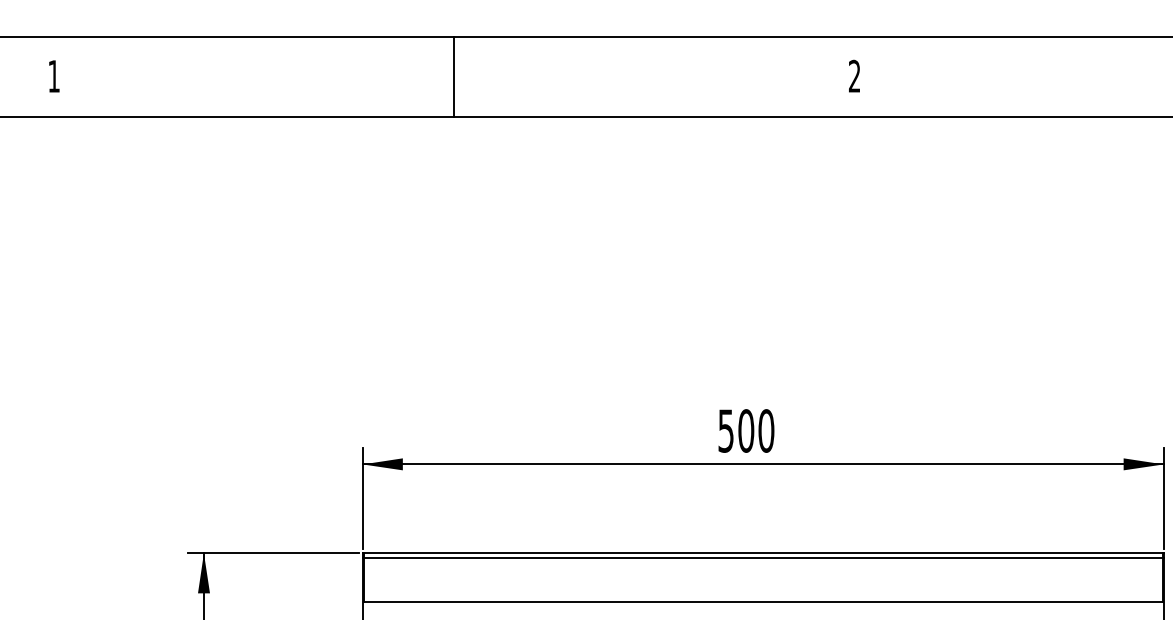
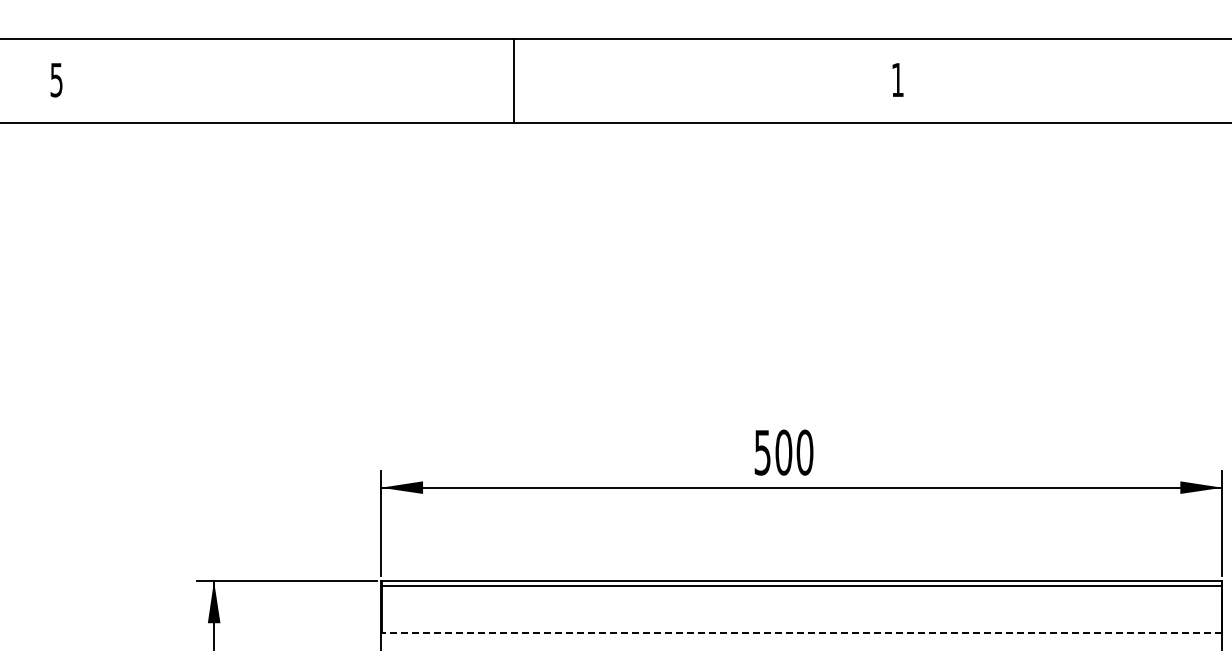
text: (854, 75) -> (897, 79), 2 -> 1
text: (53, 76) -> (56, 80), 1 -> 5
line: (453, 76) -> (513, 80), moved
line: (763, 602) -> (801, 632), solid -> dashed

